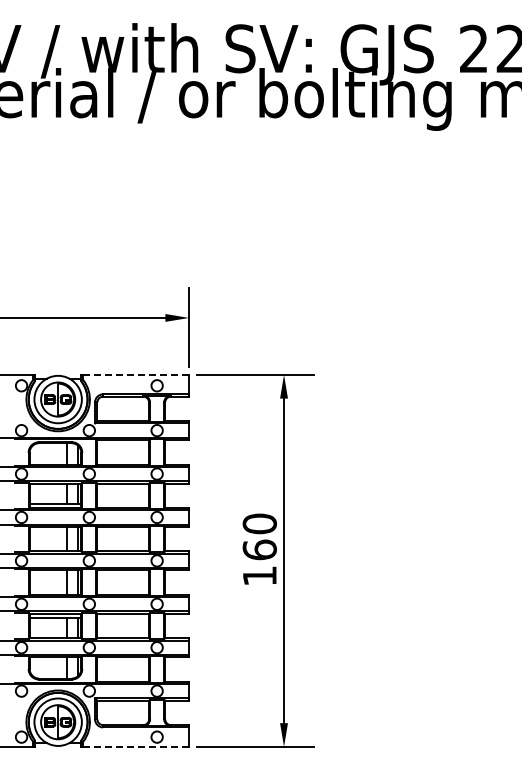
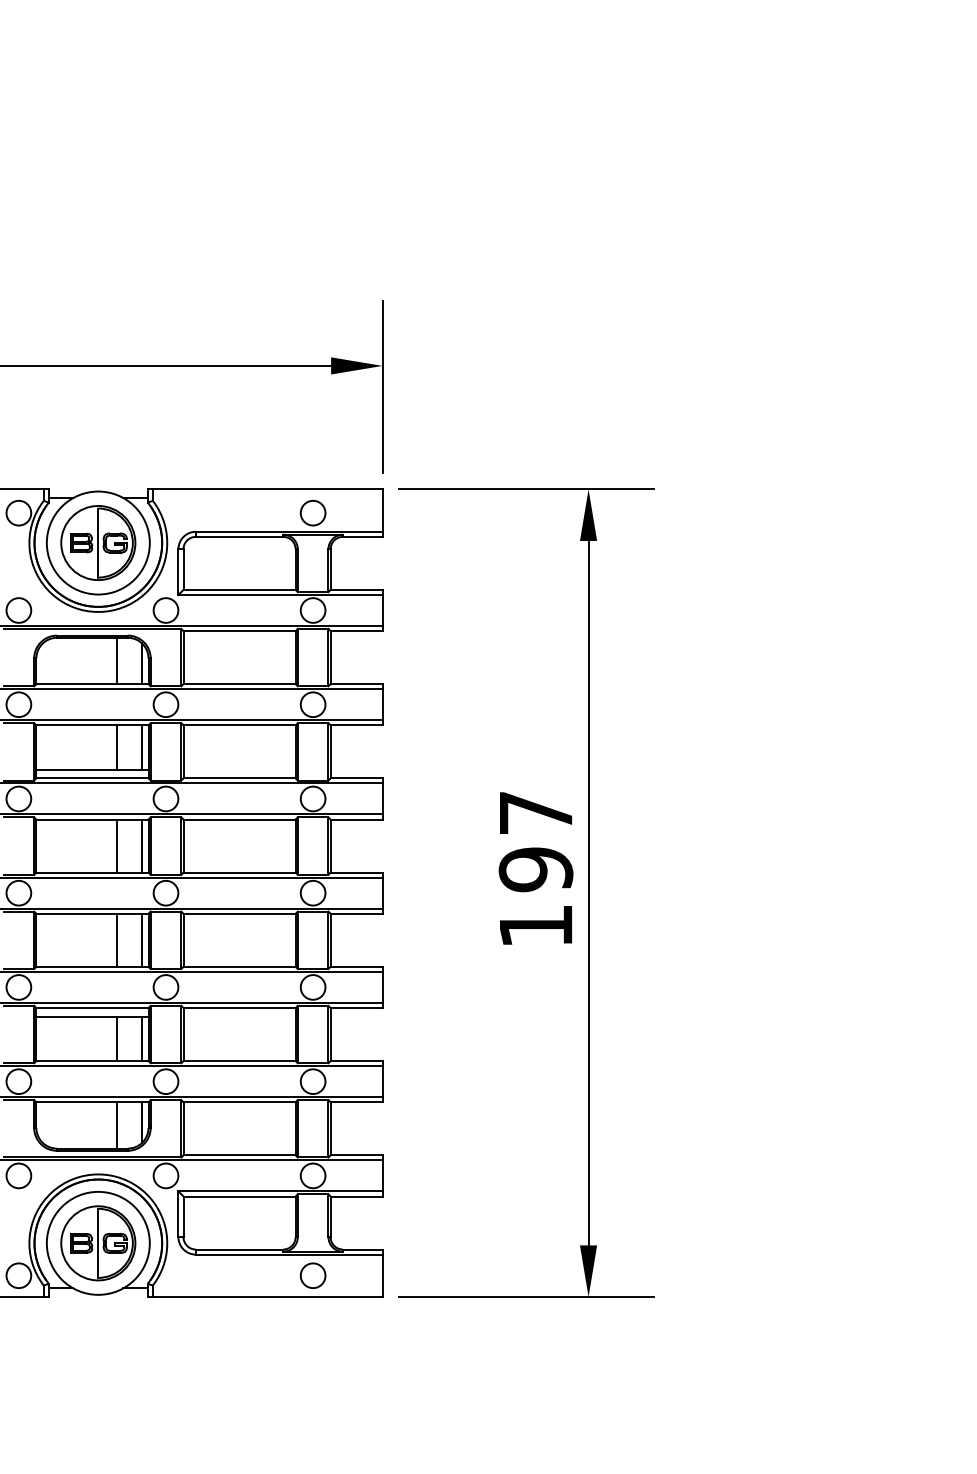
line: (136, 374) -> (268, 488), dashed -> solid
text: (259, 536) -> (535, 840), 160 -> 197
line: (136, 746) -> (268, 1296), dashed -> solid

